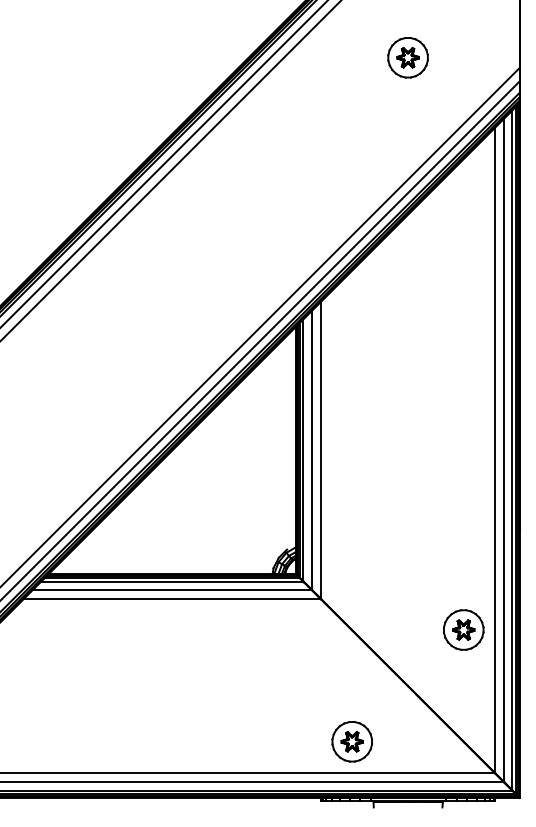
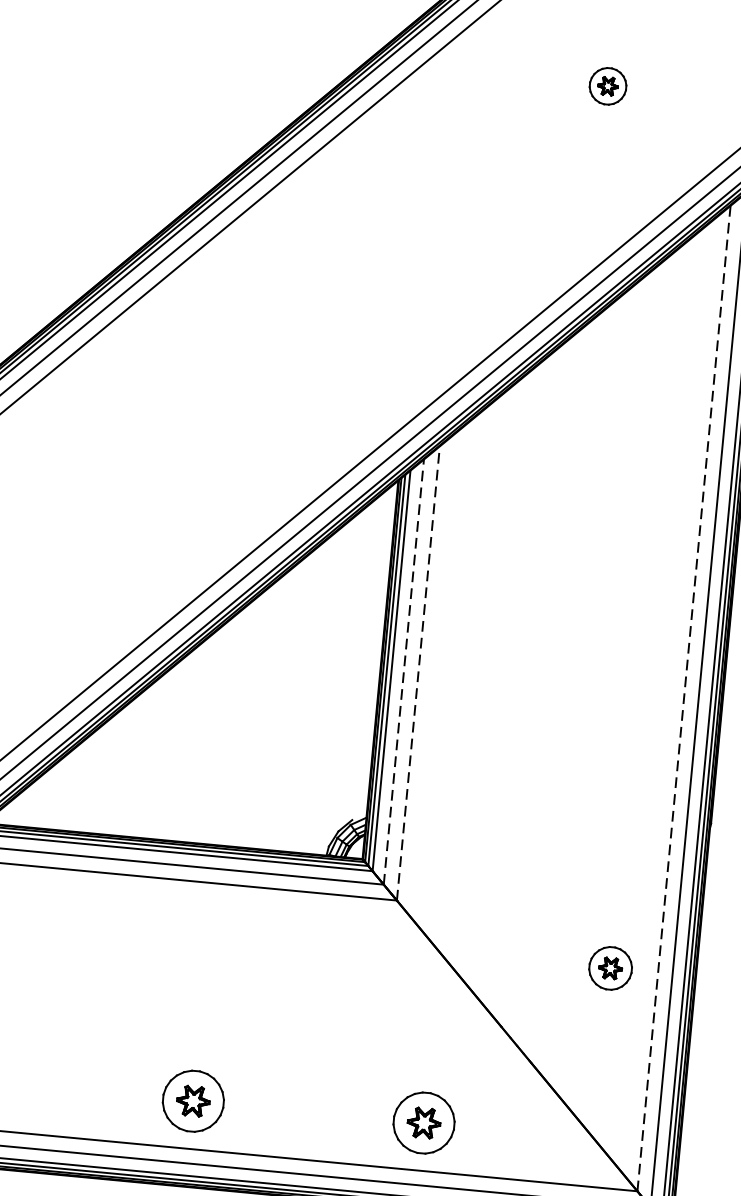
part: (407, 57) -> (607, 85), size x0.6
line: (311, 449) -> (404, 670), solid -> dashed
line: (321, 450) -> (419, 673), solid -> dashed
line: (494, 450) -> (683, 698), solid -> dashed
part: (463, 629) -> (610, 967), size x0.7
part: (200, 741) -> (192, 1100), added

